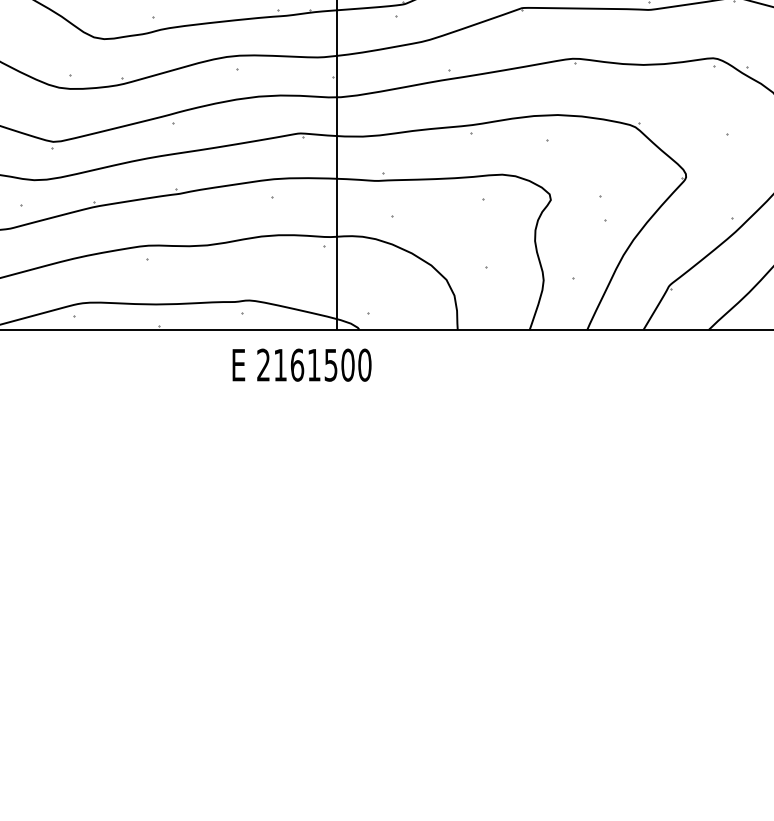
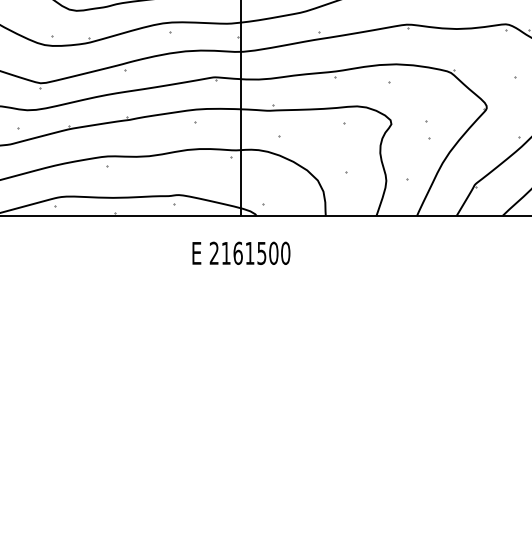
text: (301, 364) -> (241, 252), moved

